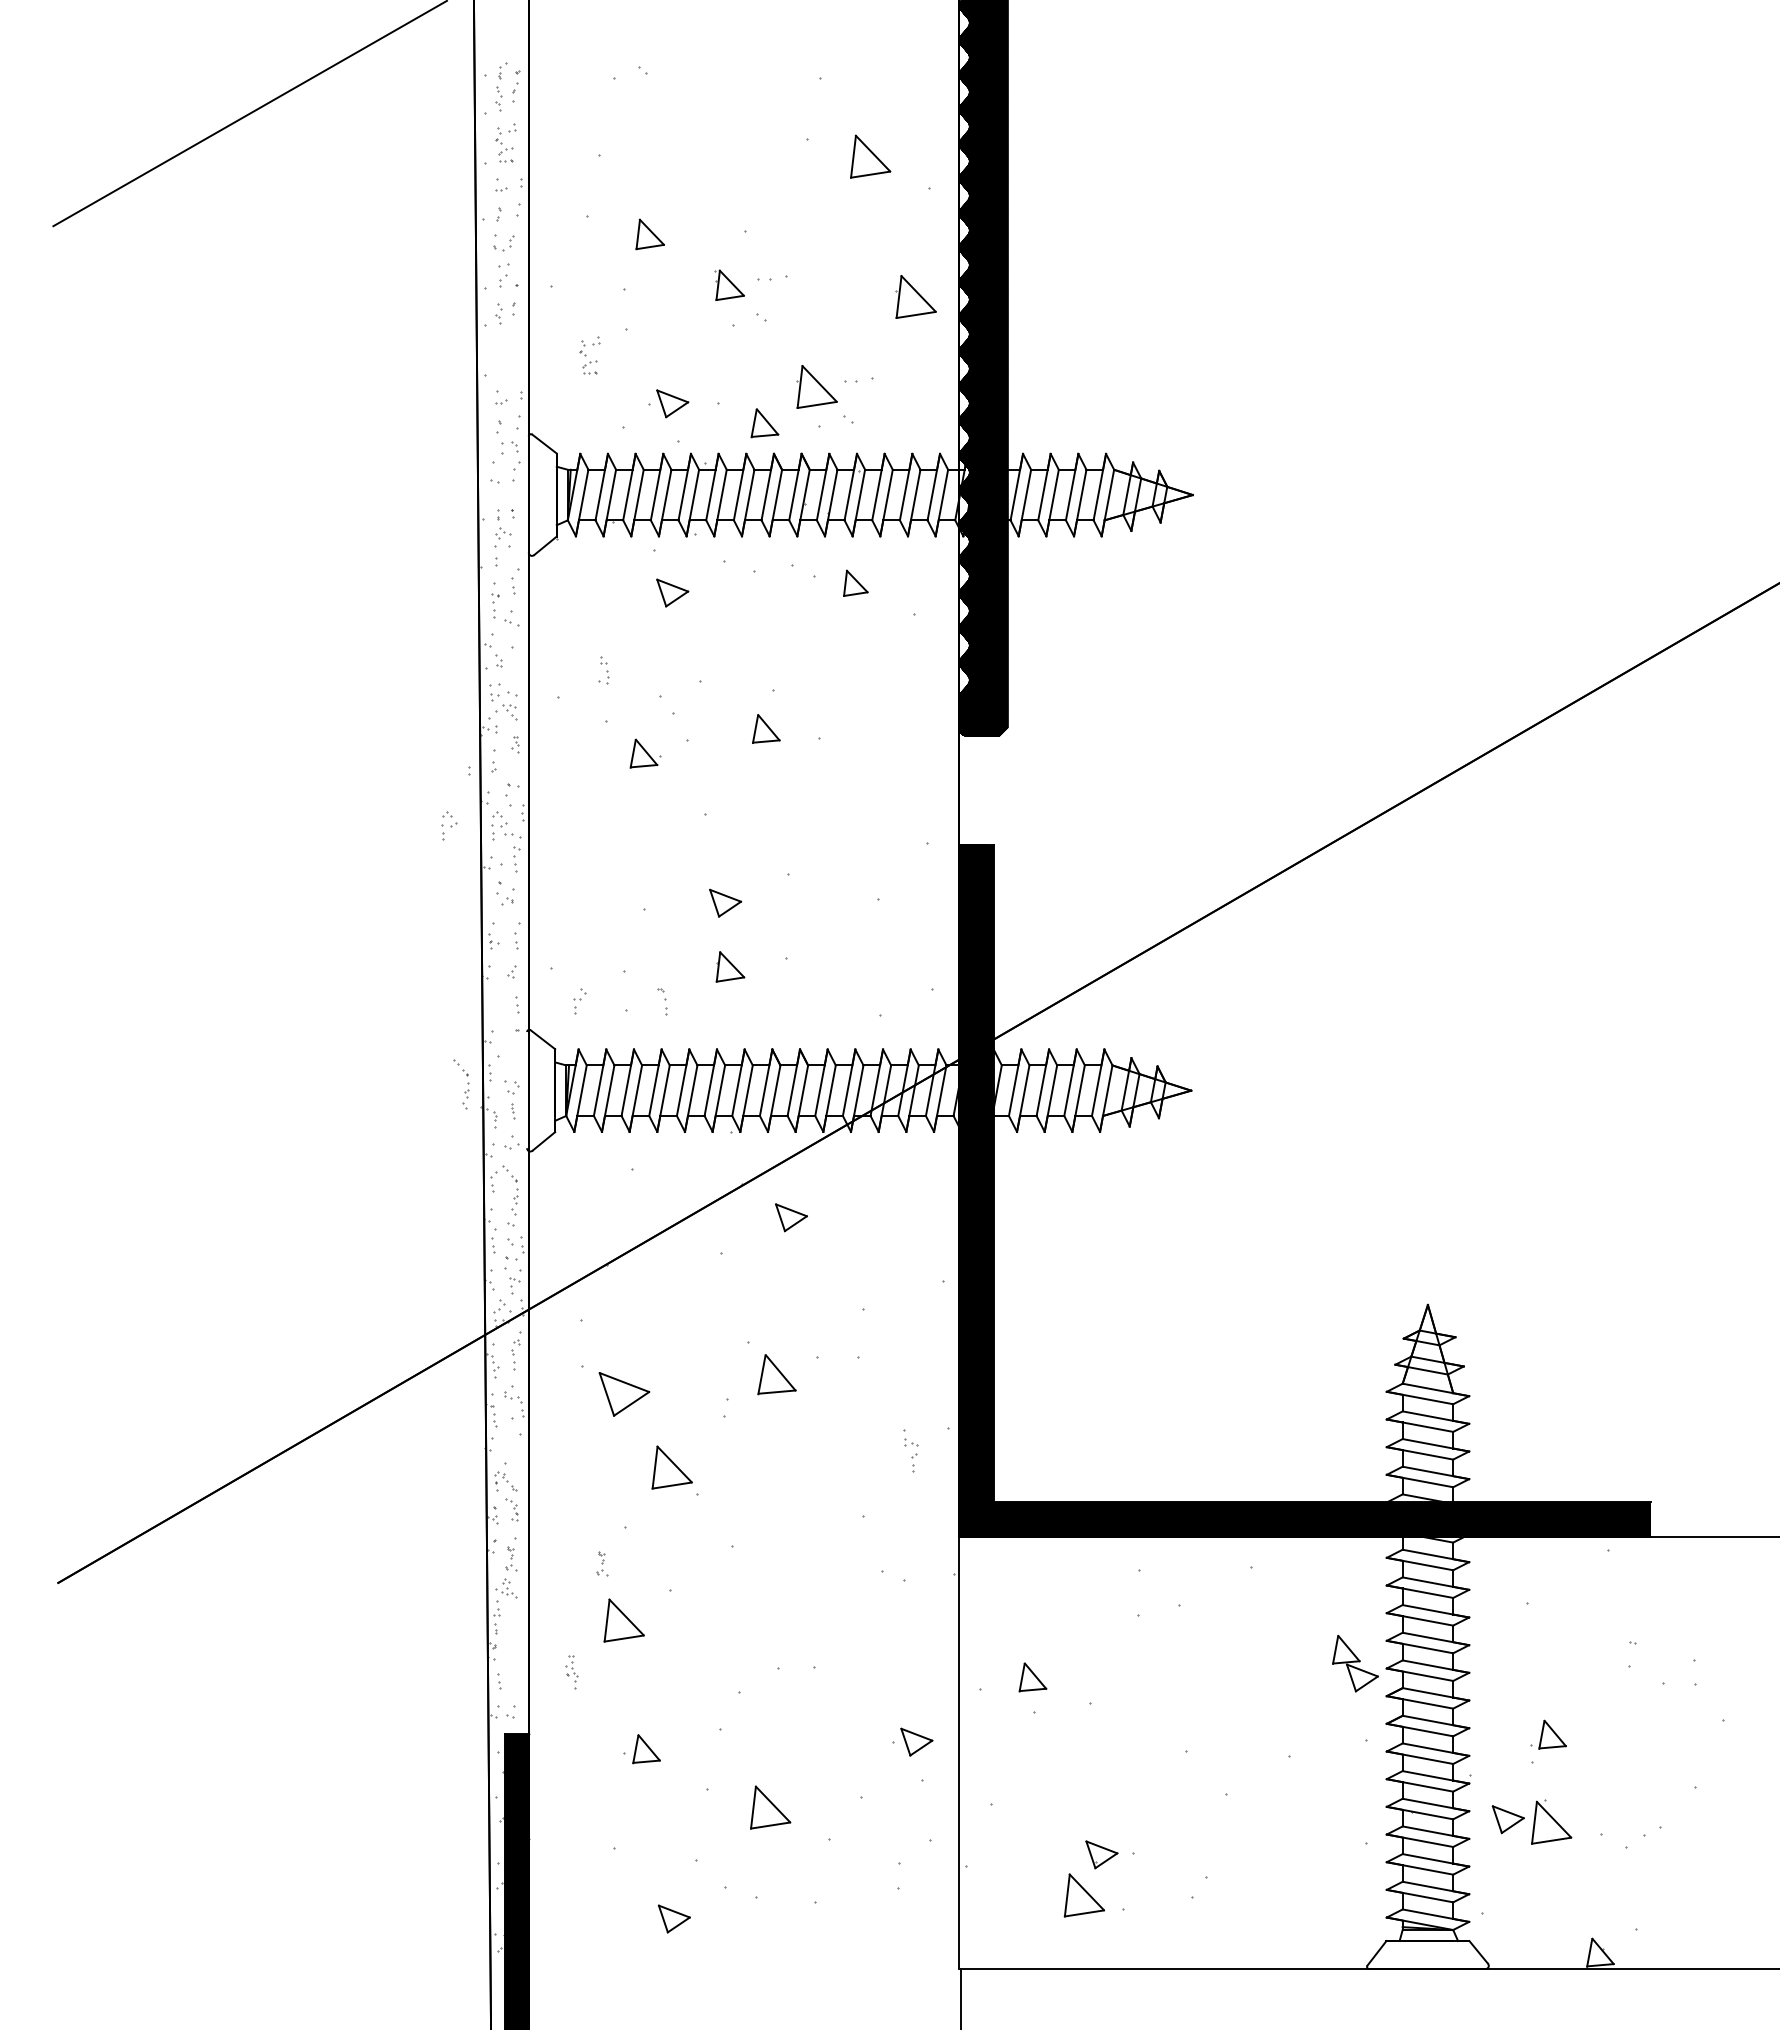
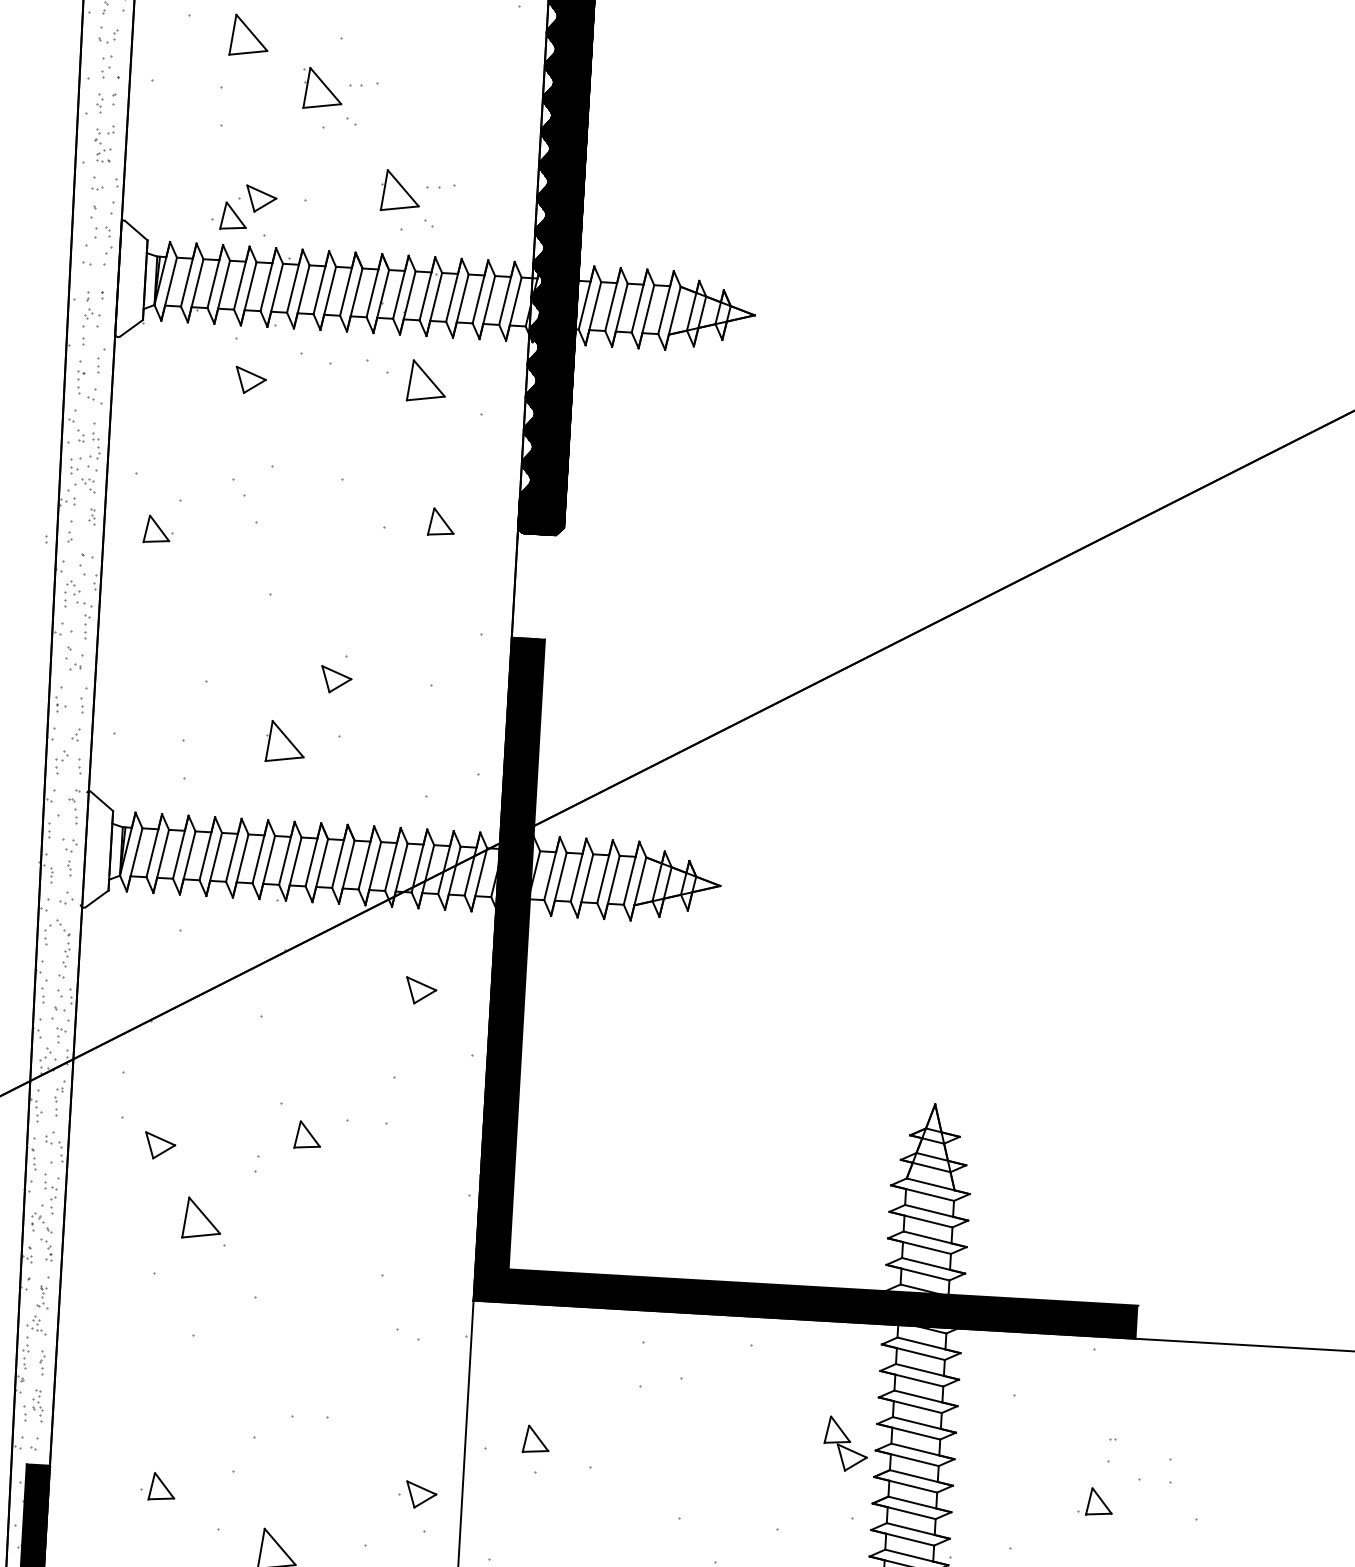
part: (649, 234) -> (248, 35), size x1.43
part: (729, 285) -> (322, 88), size x1.43
part: (915, 296) -> (499, 109), removed
part: (589, 355) -> (103, 143), moved
part: (764, 423) -> (233, 216), moved
part: (855, 583) -> (426, 381), size x1.67
part: (603, 670) -> (95, 445), moved
part: (766, 728) -> (441, 521), moved
part: (645, 753) -> (158, 529), moved
part: (449, 825) -> (24, 590), removed
part: (725, 902) -> (336, 679), moved
part: (730, 966) -> (285, 741), size x1.43
part: (579, 1001) -> (61, 762), moved
part: (662, 1001) -> (73, 811), moved
part: (467, 1083) -> (27, 839), removed
part: (791, 1217) -> (421, 990), moved
part: (777, 1374) -> (308, 1135), size x0.71
part: (623, 1394) -> (159, 1145), size x0.62
part: (912, 1444) -> (52, 1187), moved
part: (602, 1563) -> (130, 1306), removed
part: (623, 1620) -> (147, 1362), removed
part: (514, 1627) -> (42, 1362), added
part: (571, 1672) -> (37, 1405), moved
part: (1548, 1734) -> (1095, 1501), moved

